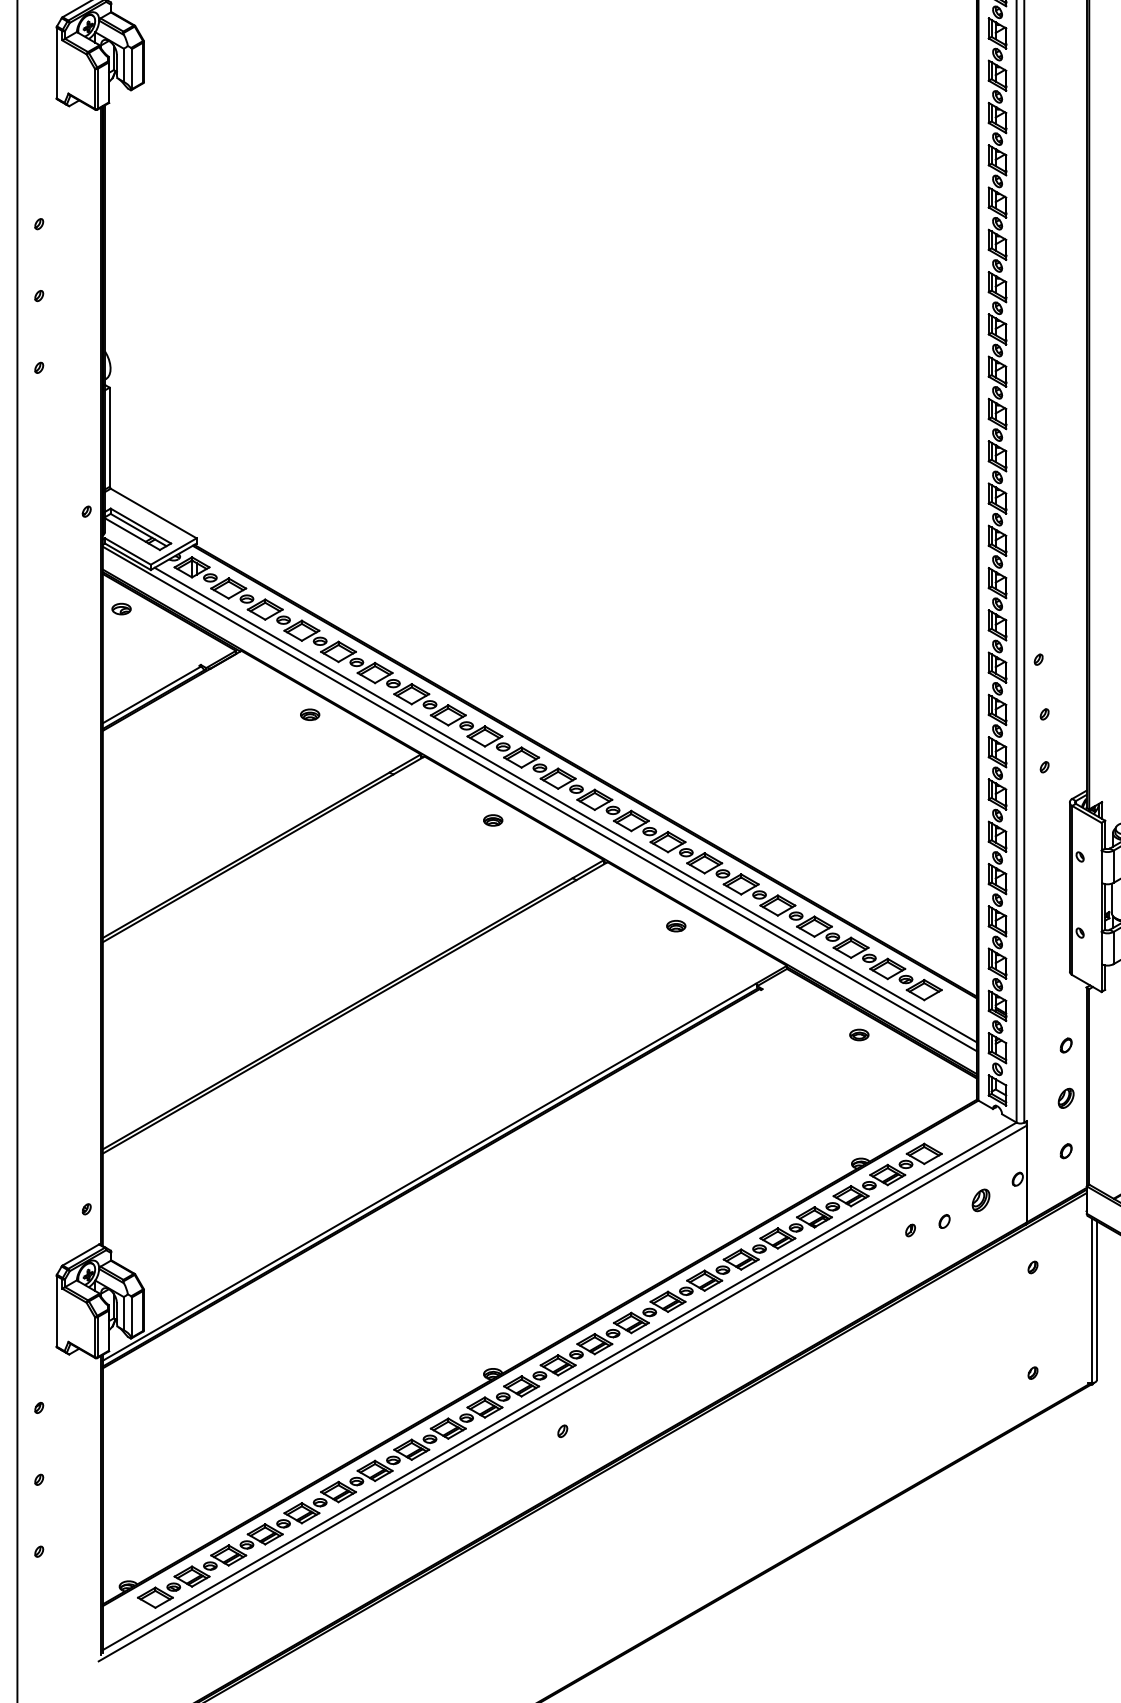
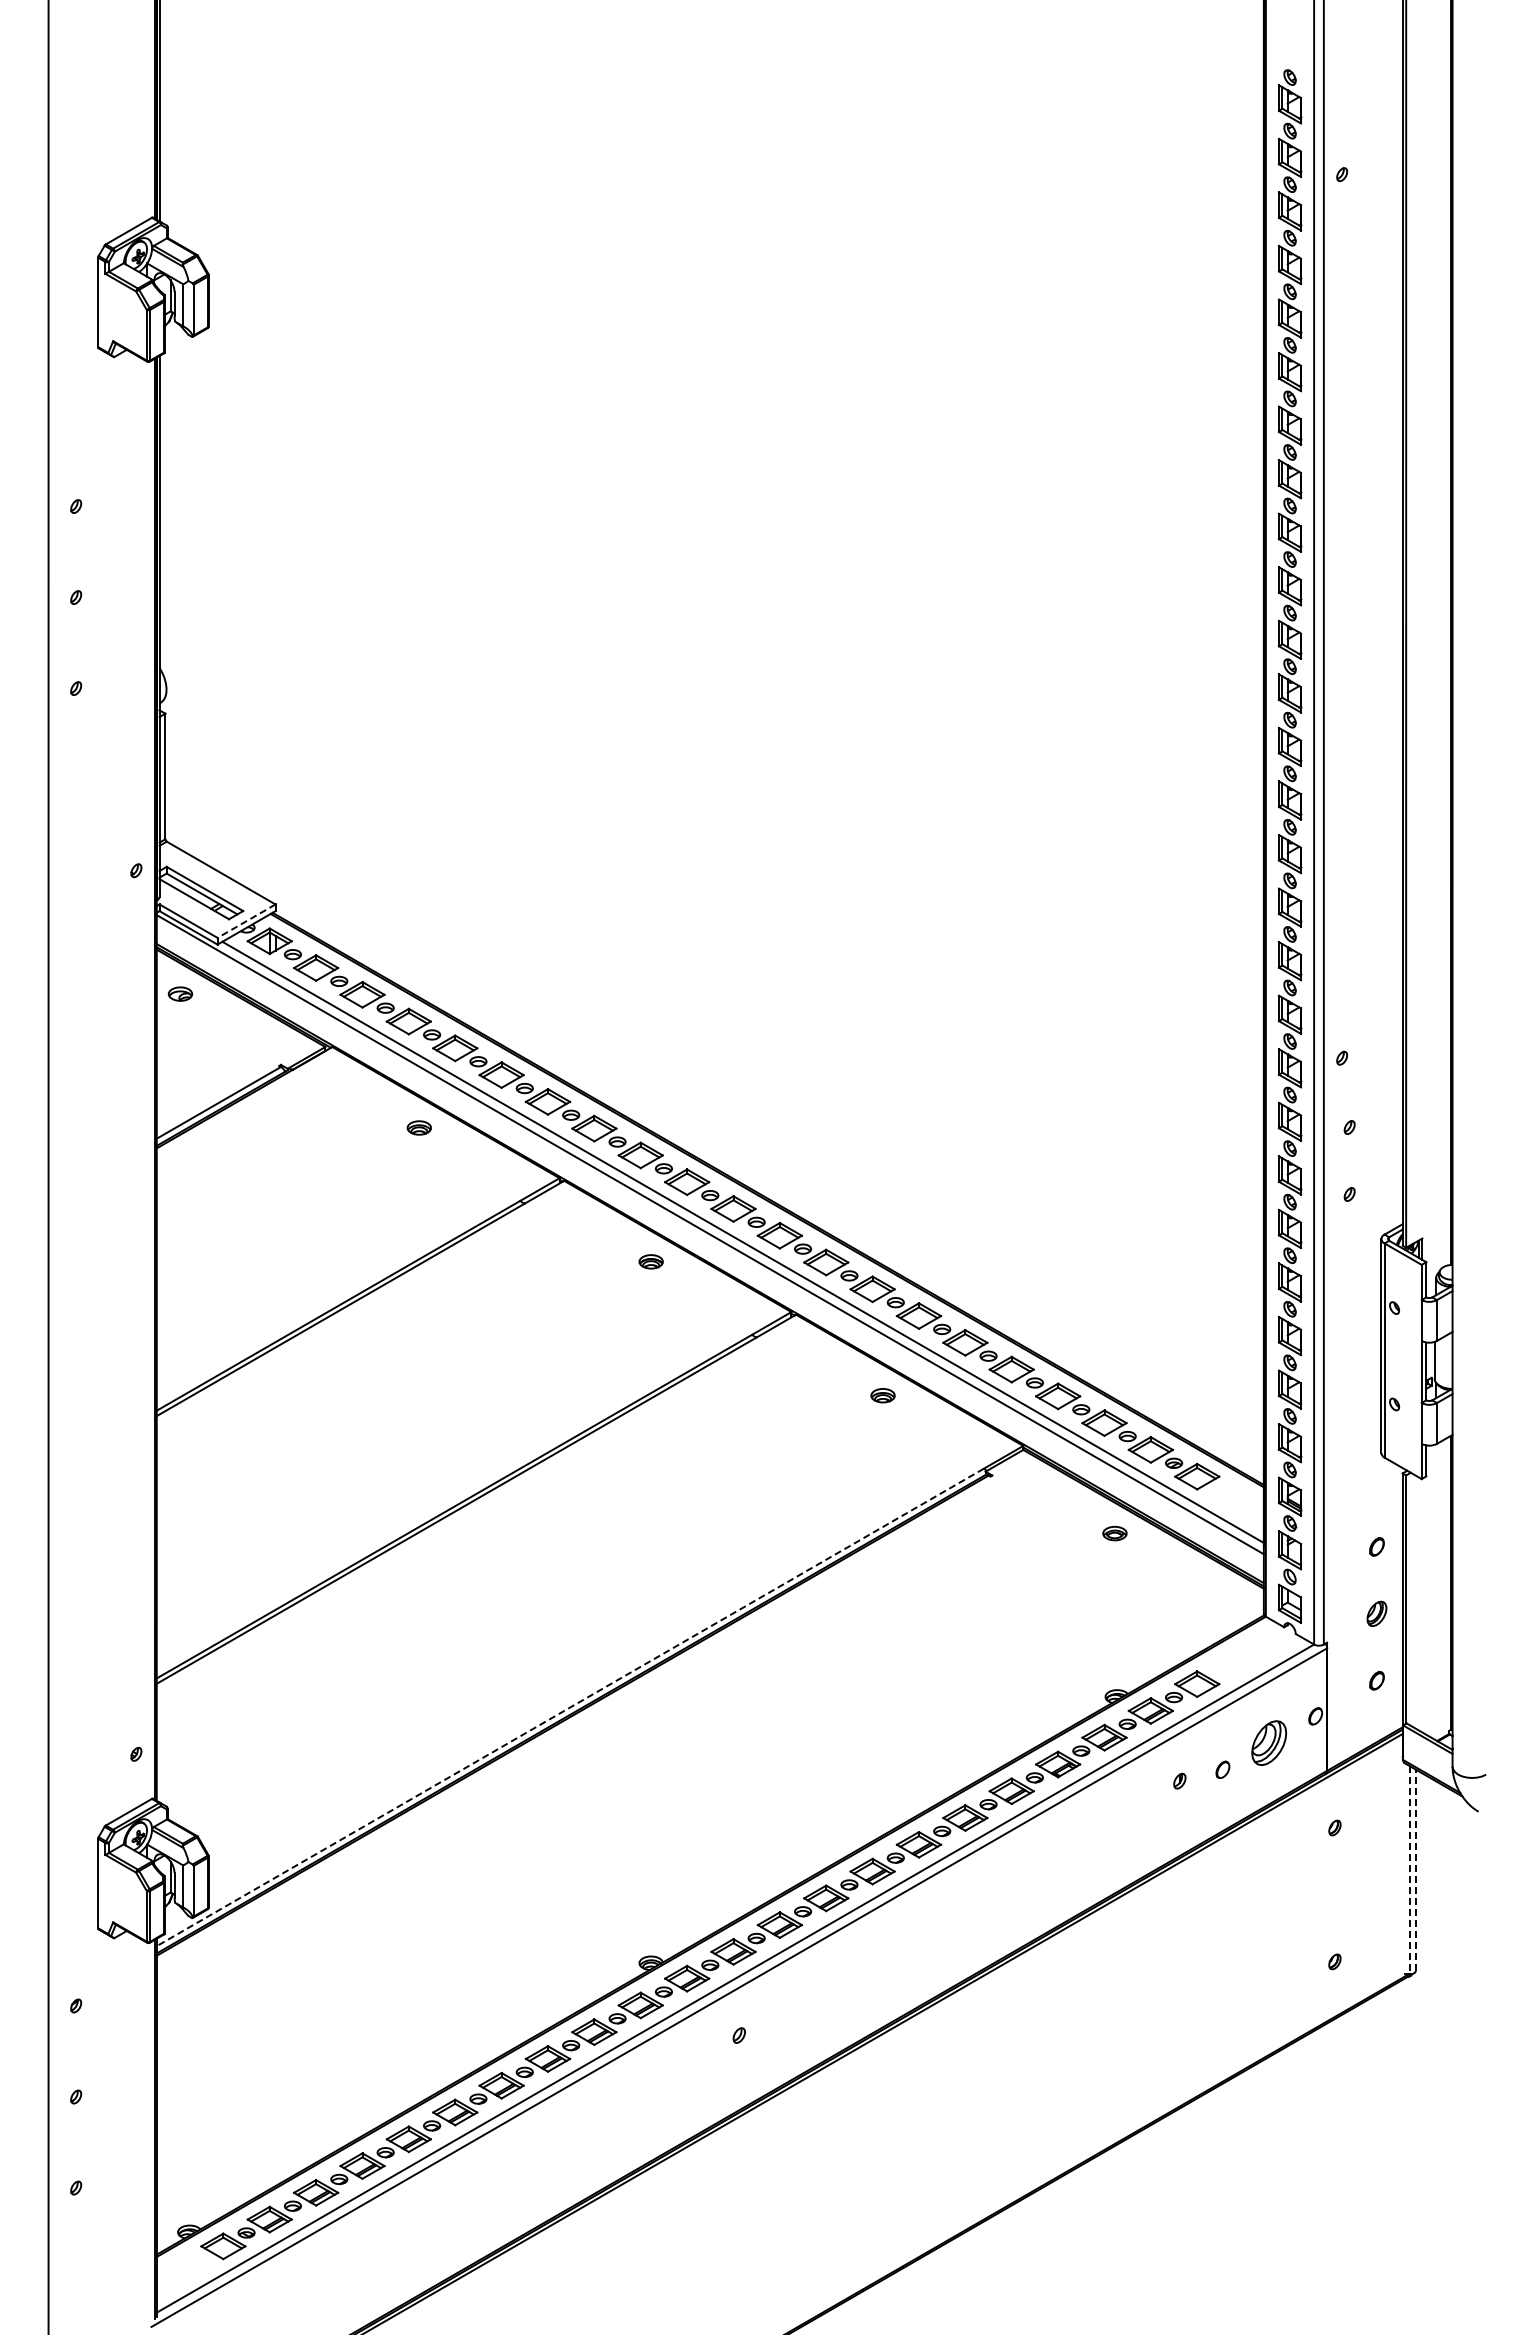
line: (173, 551) -> (246, 921), solid -> dashed
line: (429, 1172) -> (570, 1707), solid -> dashed
part: (980, 1199) -> (1268, 1742), size x1.6
line: (1091, 1301) -> (1409, 1870), solid -> dashed
line: (1096, 1301) -> (1415, 1870), solid -> dashed

